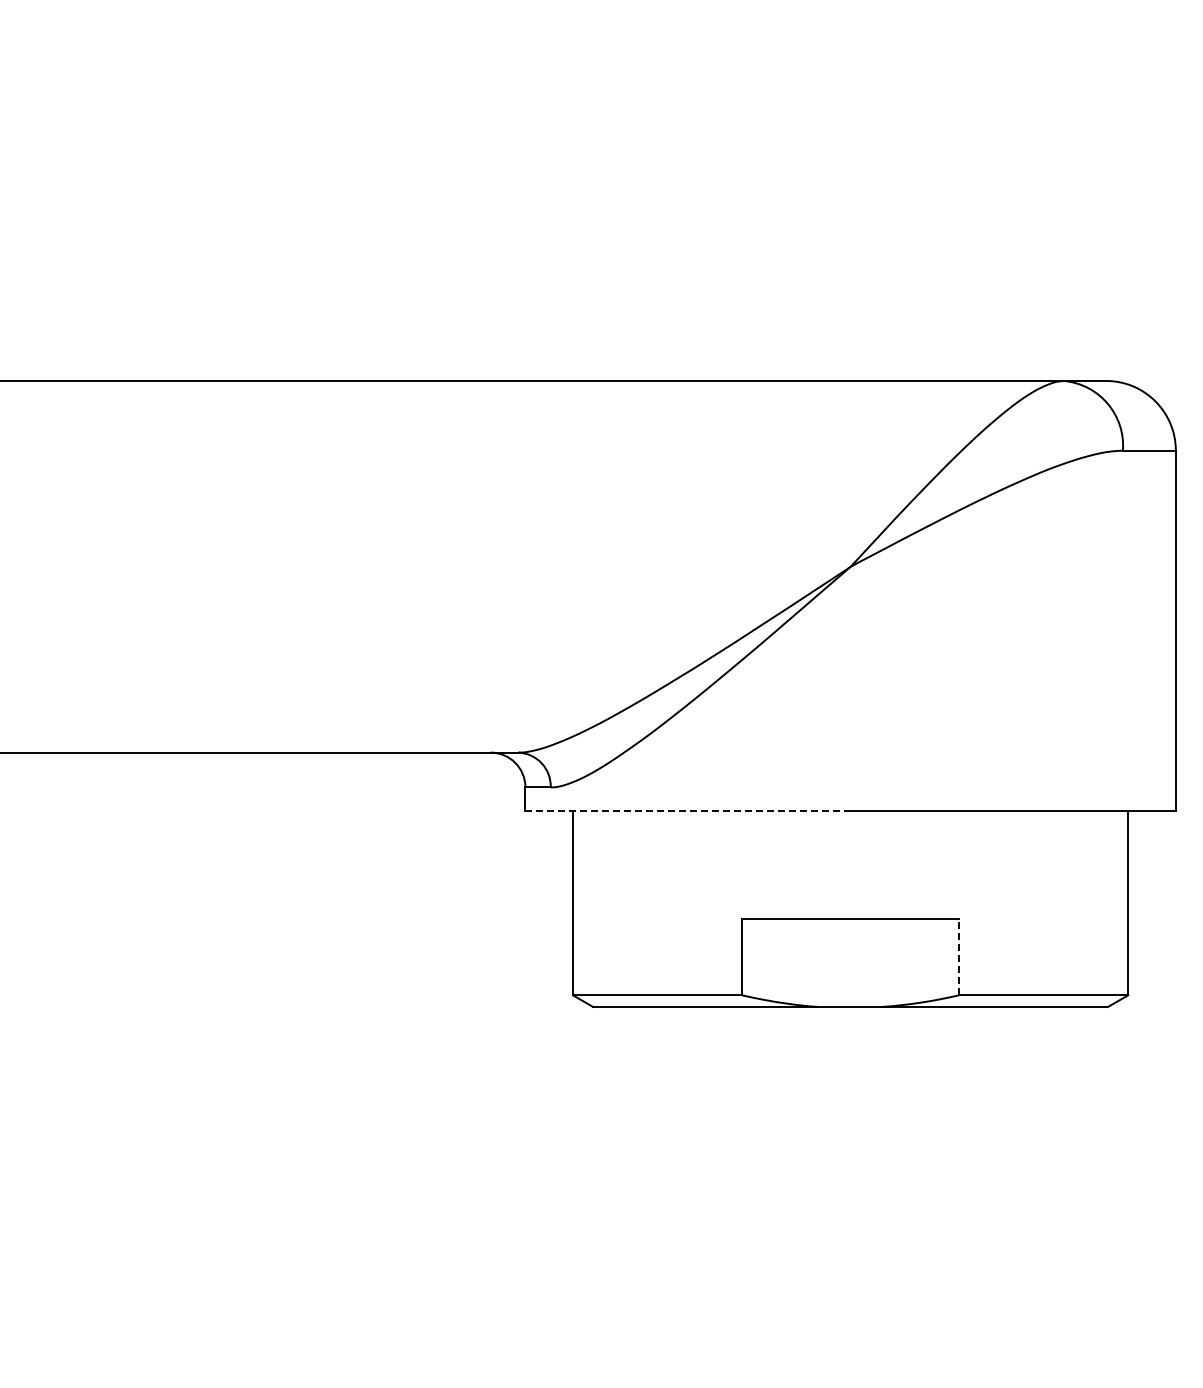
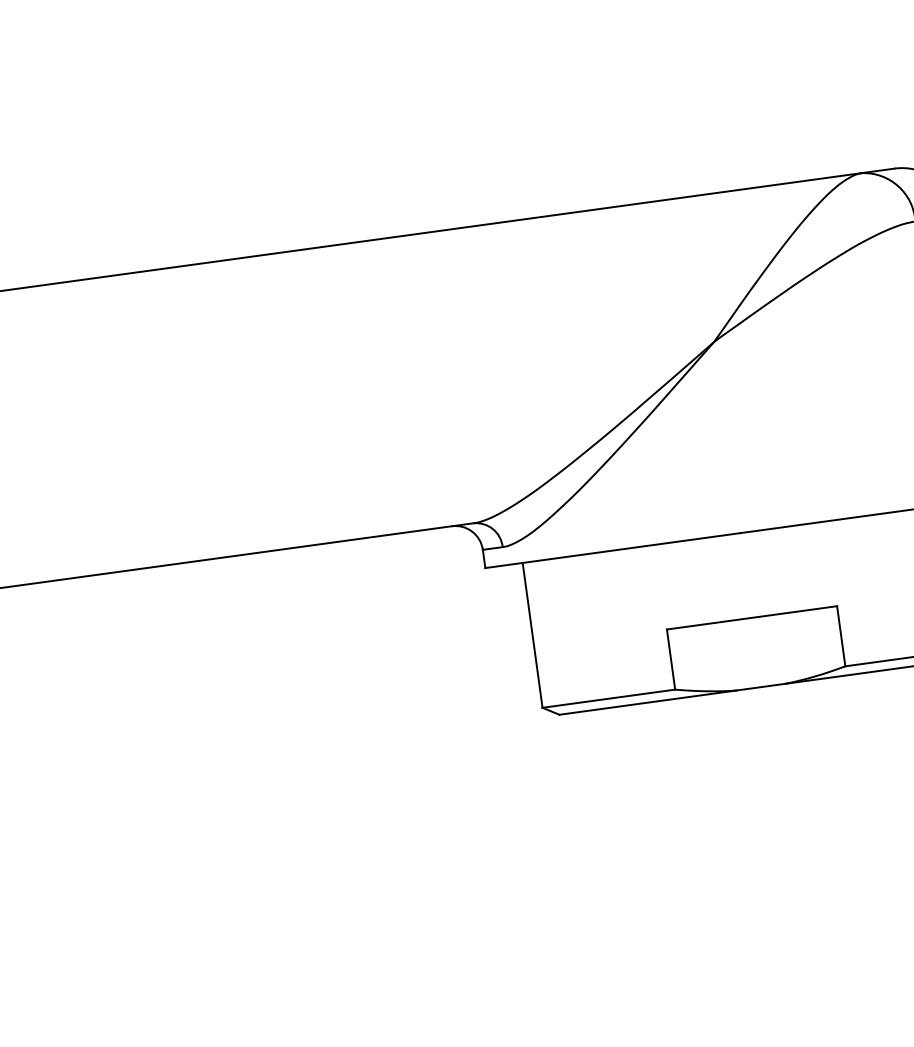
line: (688, 810) -> (613, 550), dashed -> solid
line: (959, 956) -> (841, 635), dashed -> solid

